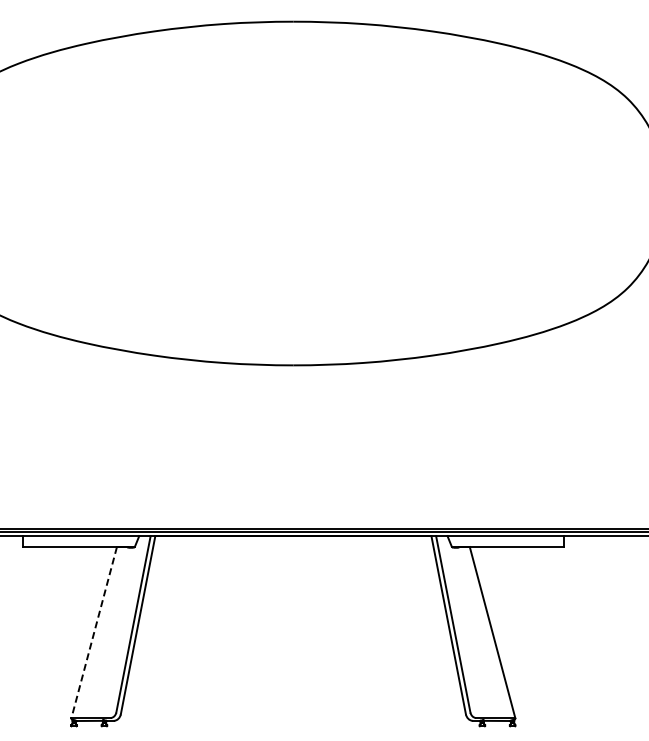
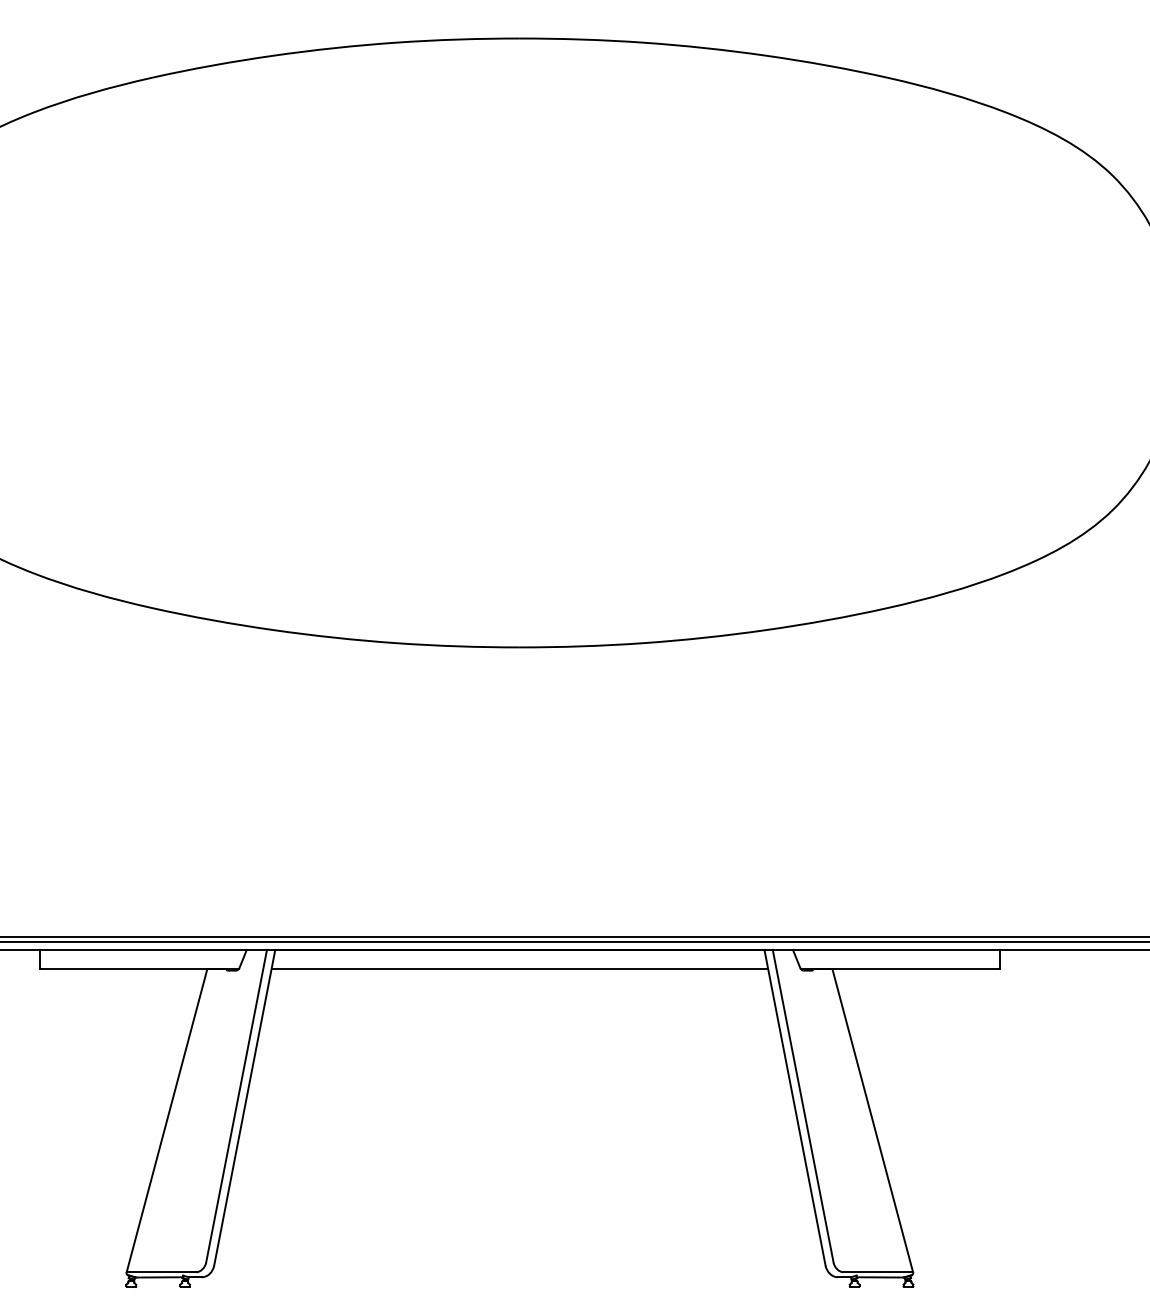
line: (293, 547) -> (520, 970), added
line: (94, 633) -> (167, 1122), dashed -> solid

